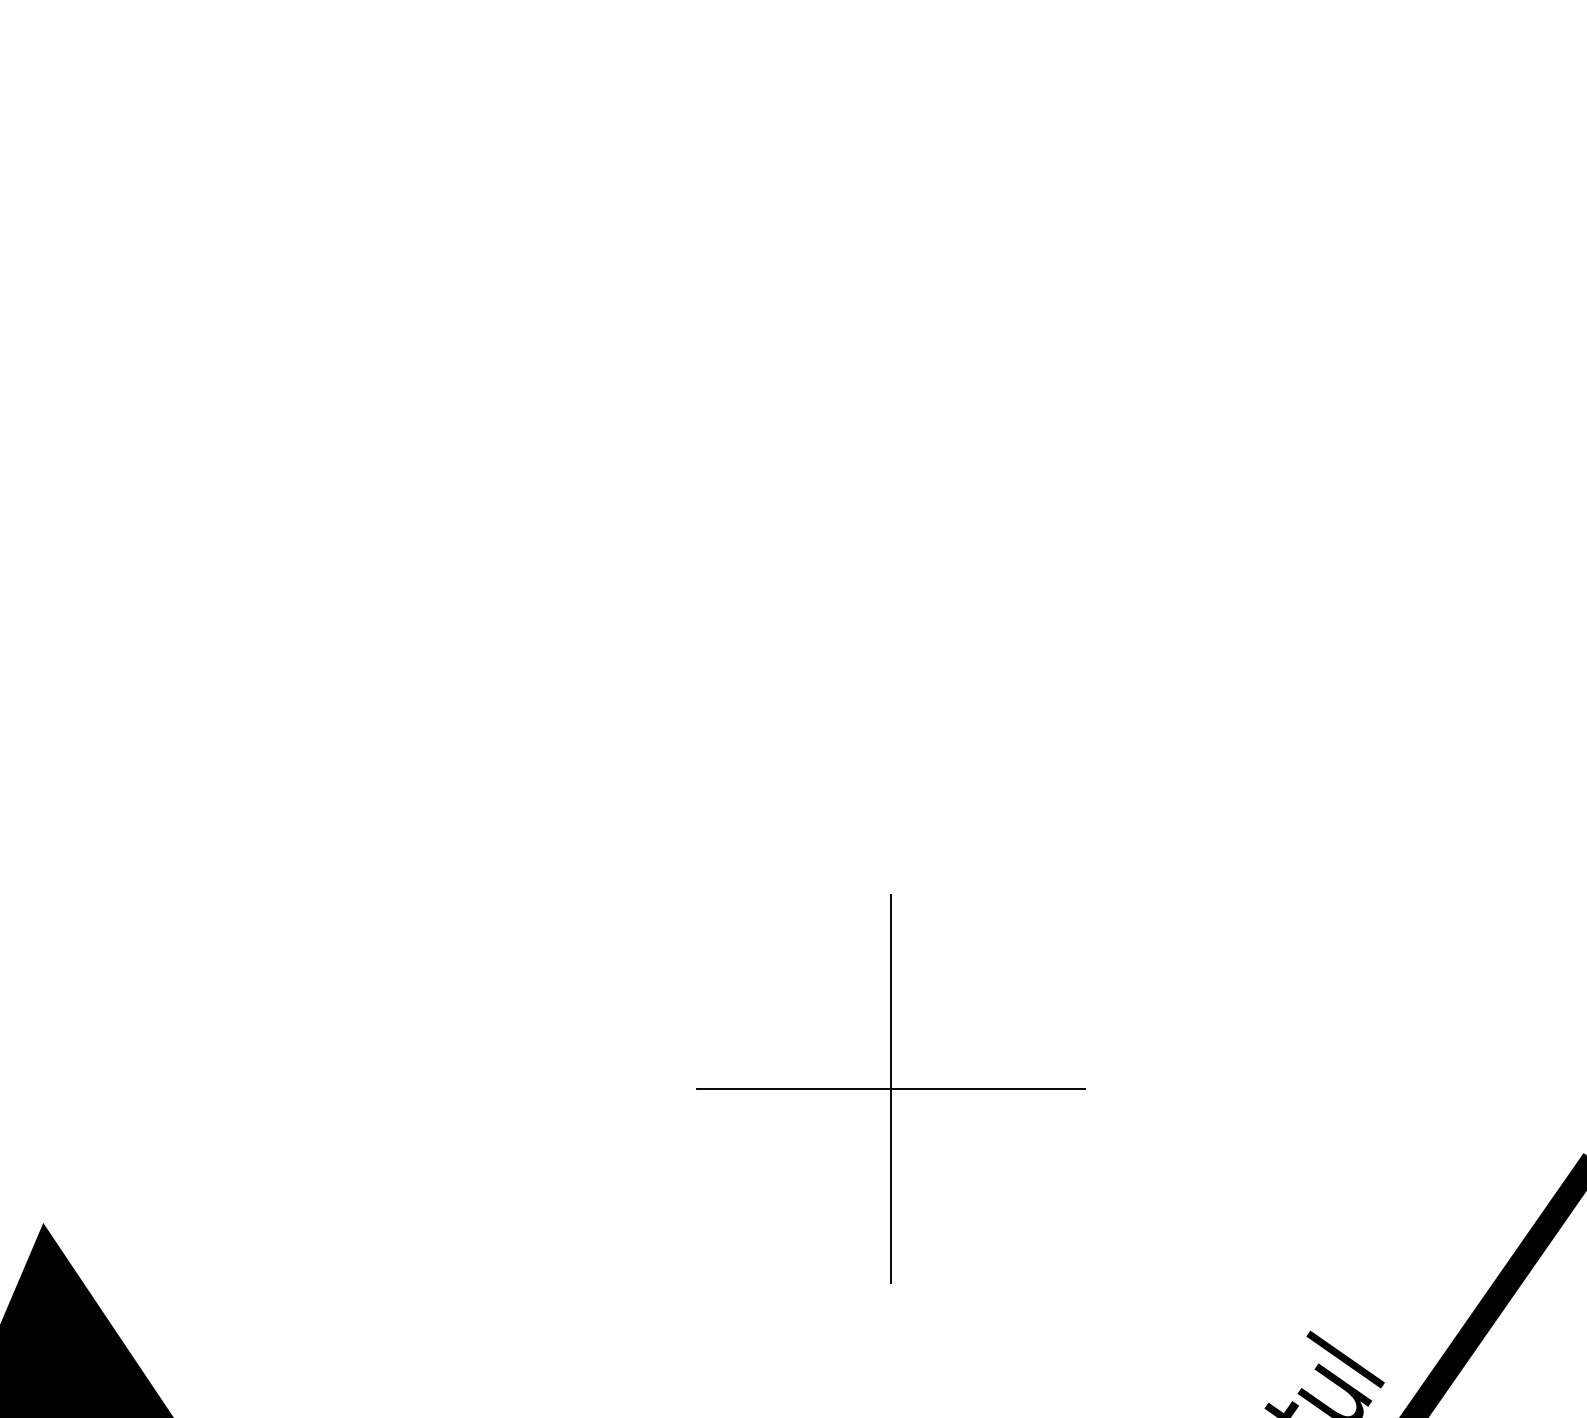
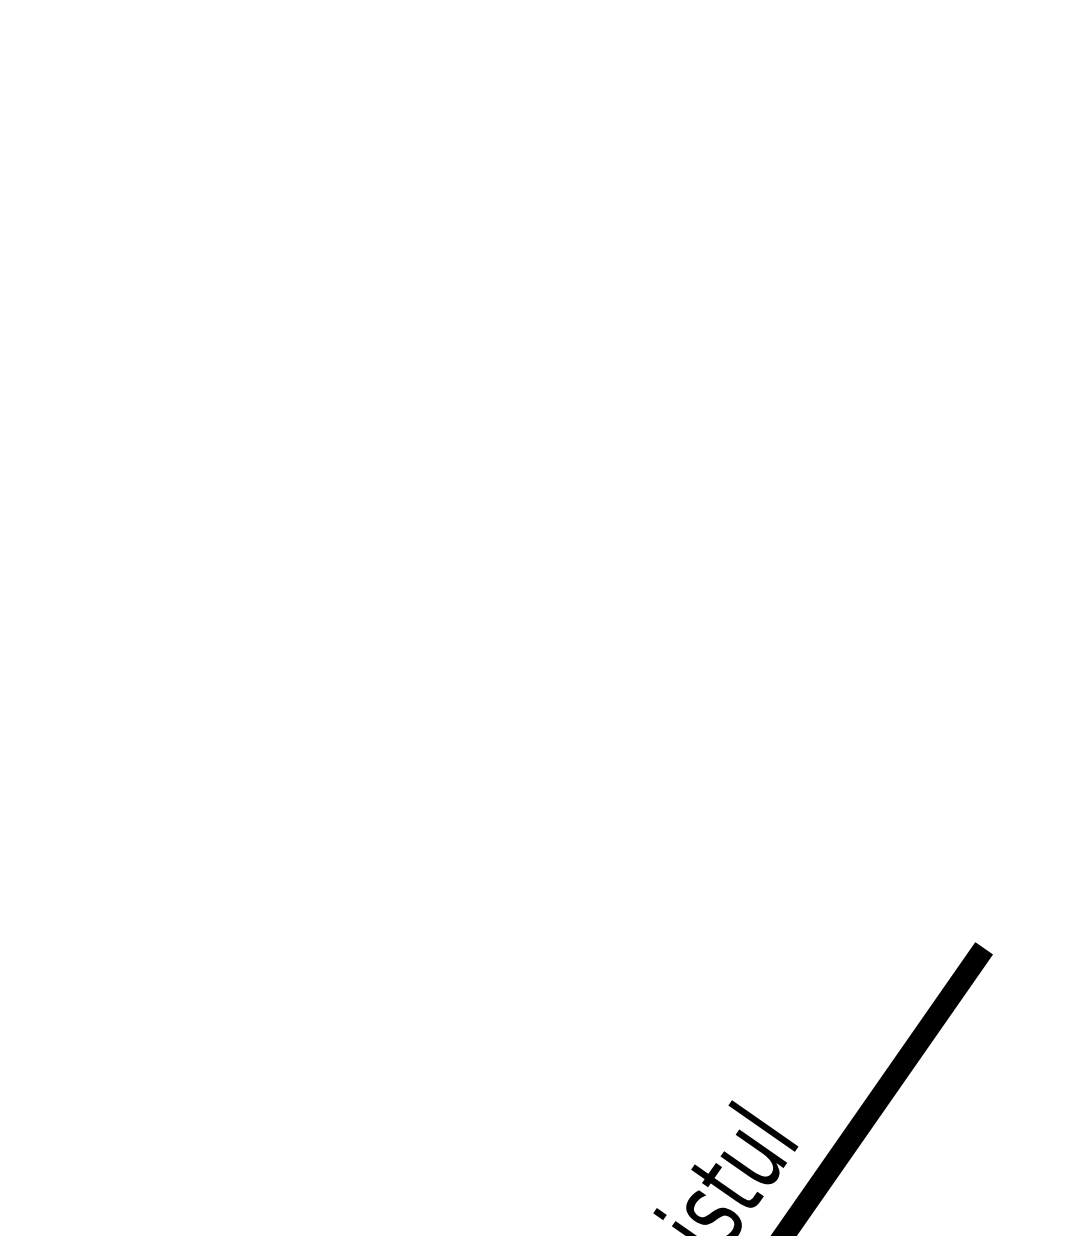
part: (890, 1088) -> (358, 884), removed

